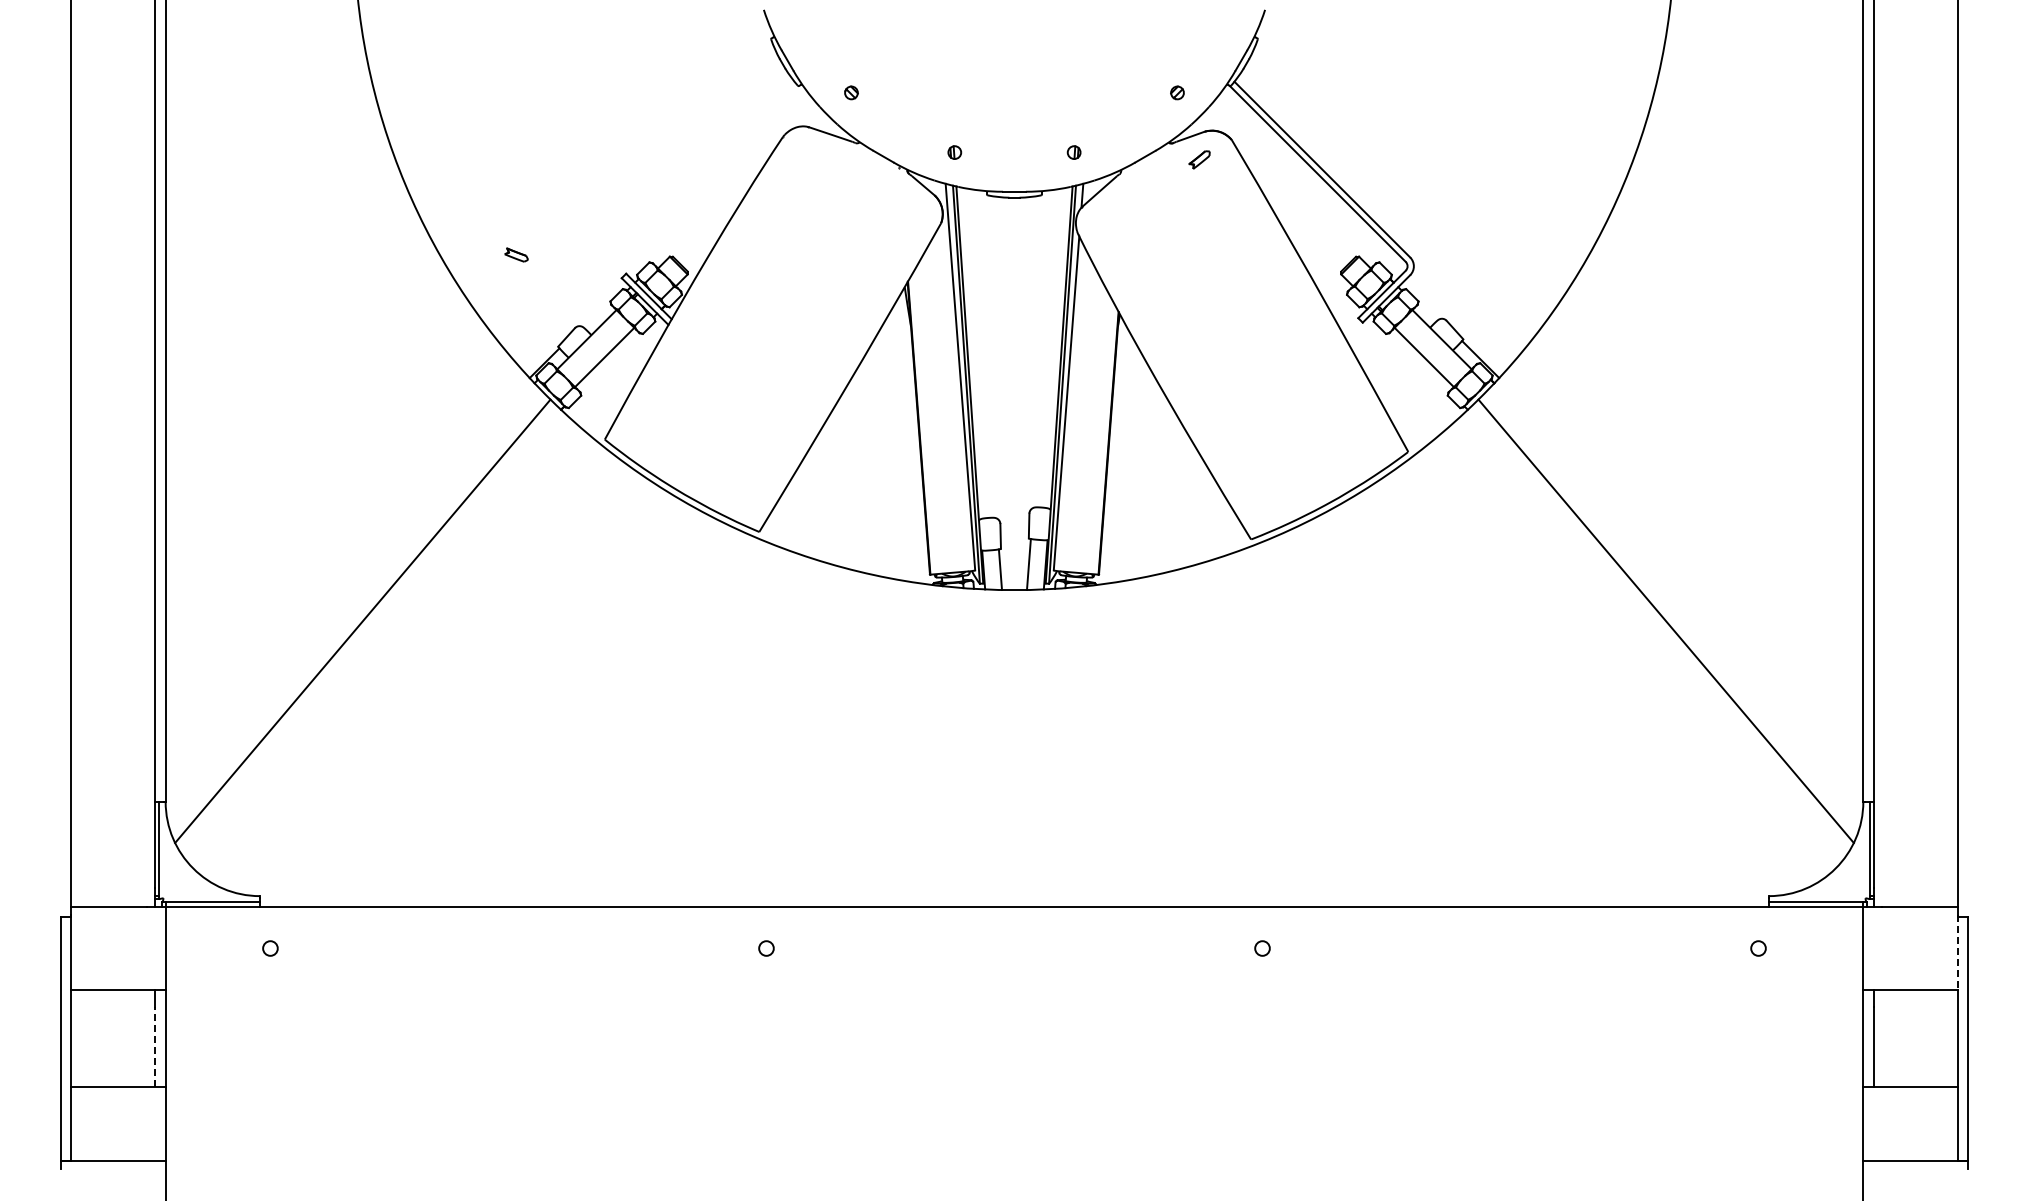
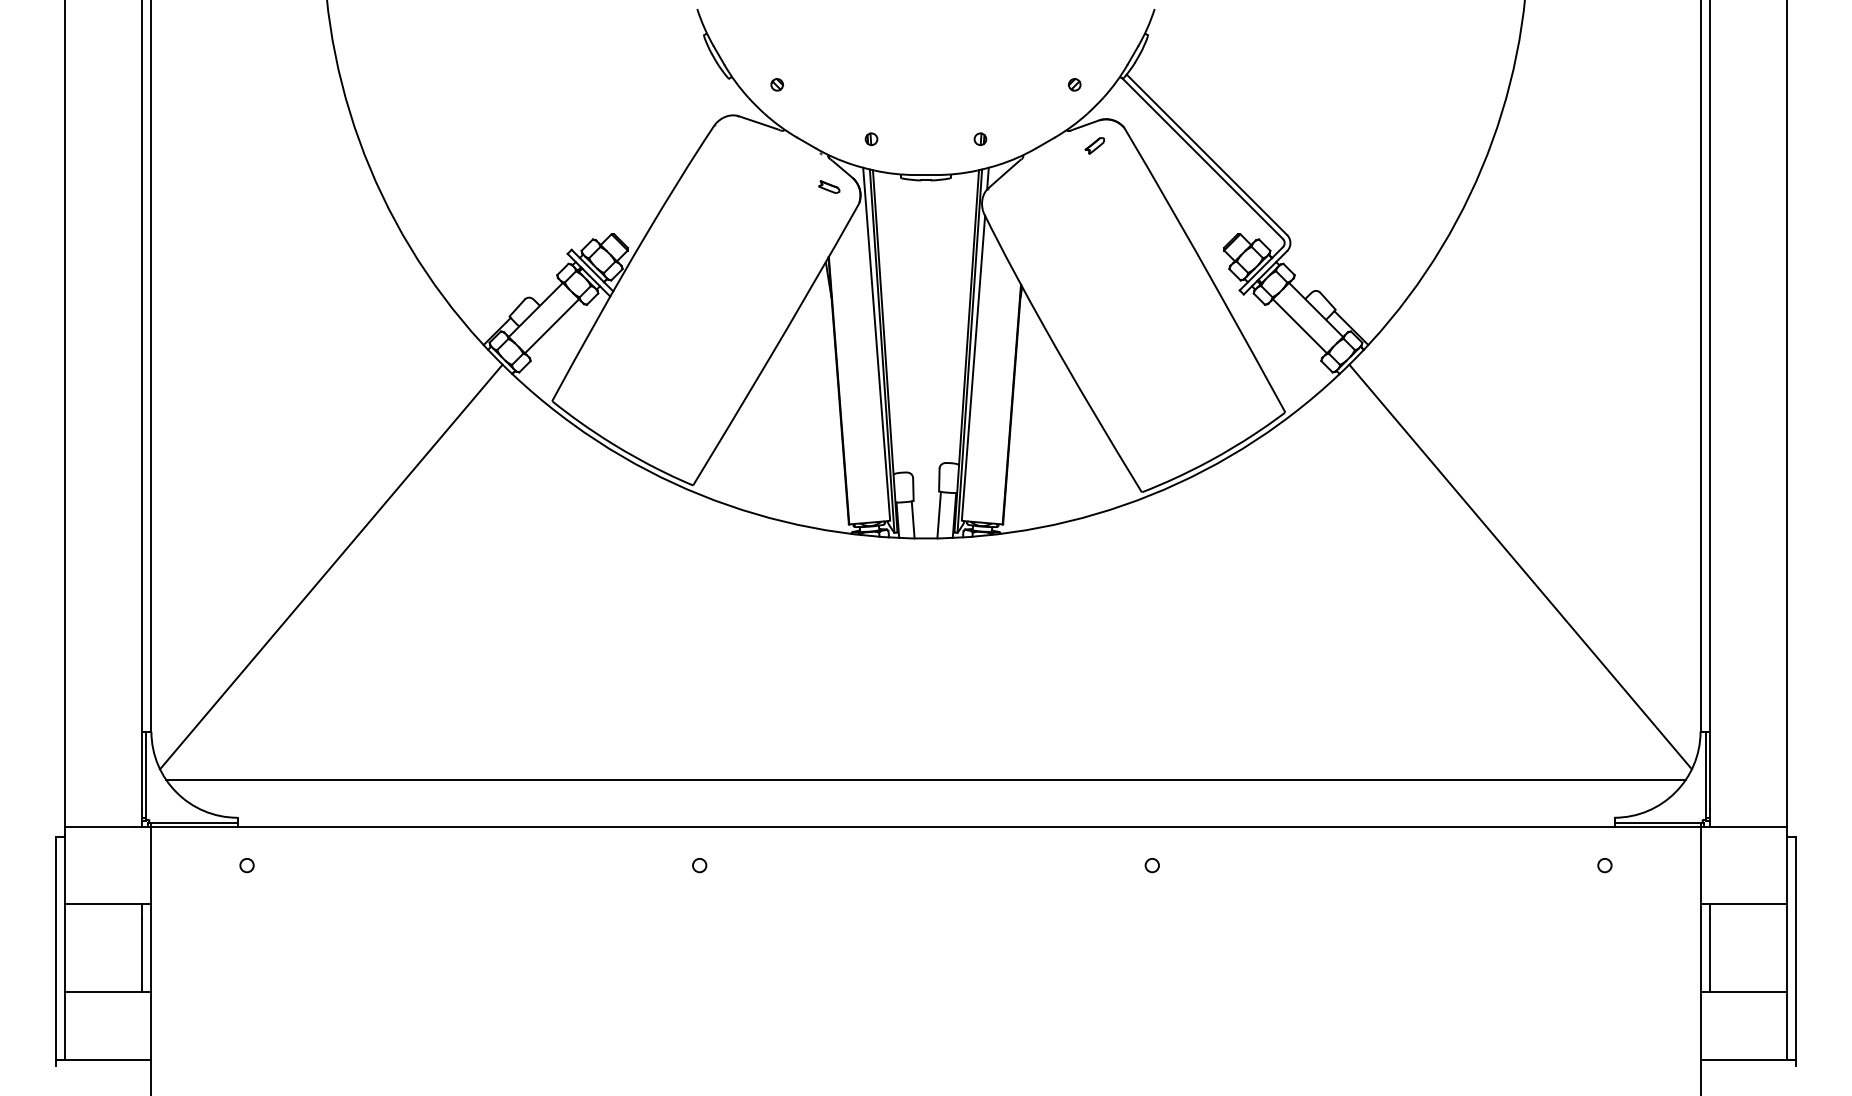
part: (516, 254) -> (829, 186), moved
line: (1014, 854) -> (926, 779), added
line: (1957, 952) -> (1786, 869), dashed -> solid
line: (155, 1047) -> (142, 955), dashed -> solid

